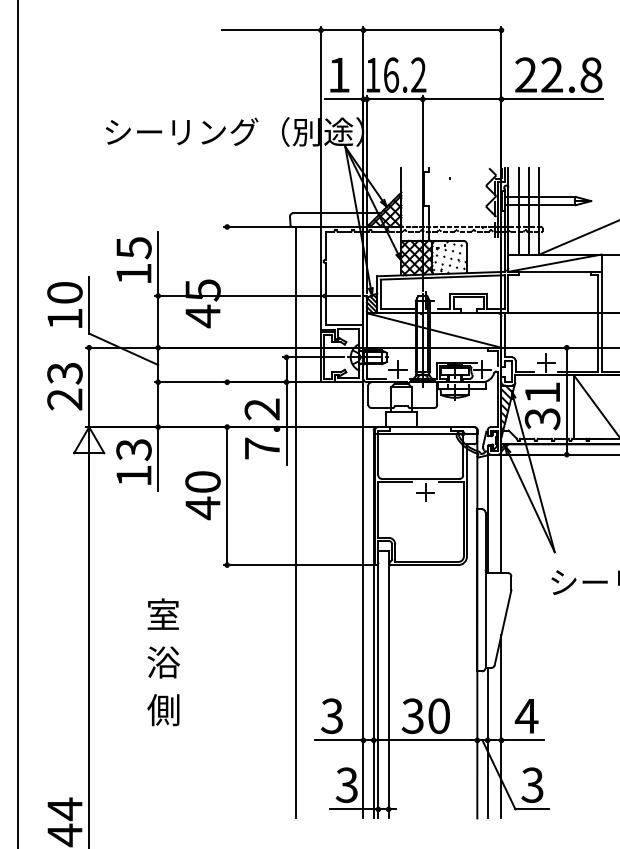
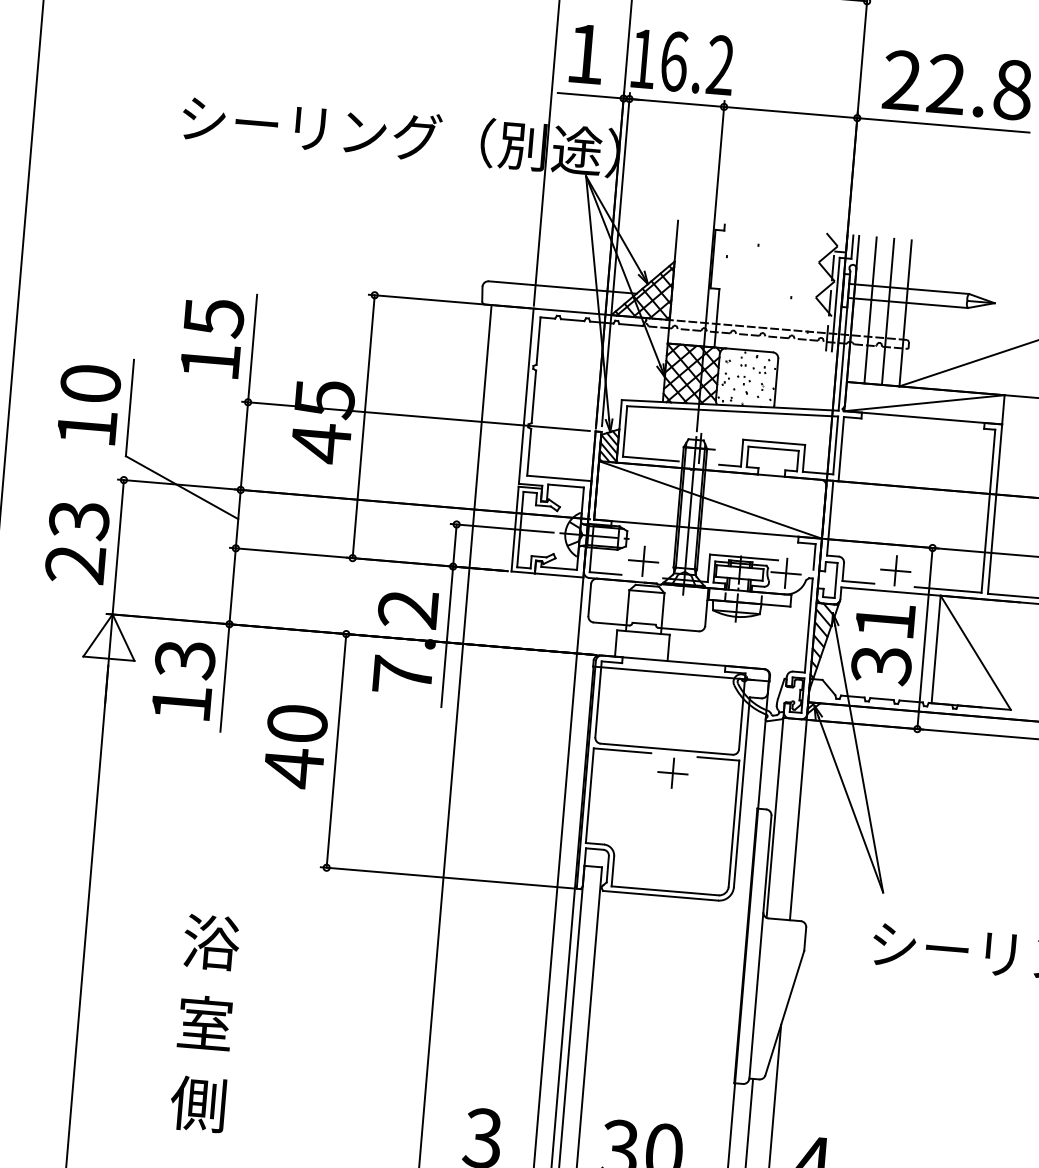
line: (227, 304) -> (364, 426), added
text: (163, 614) -> (211, 942), 室 -> 浴
text: (163, 662) -> (204, 1023), 浴 -> 室

